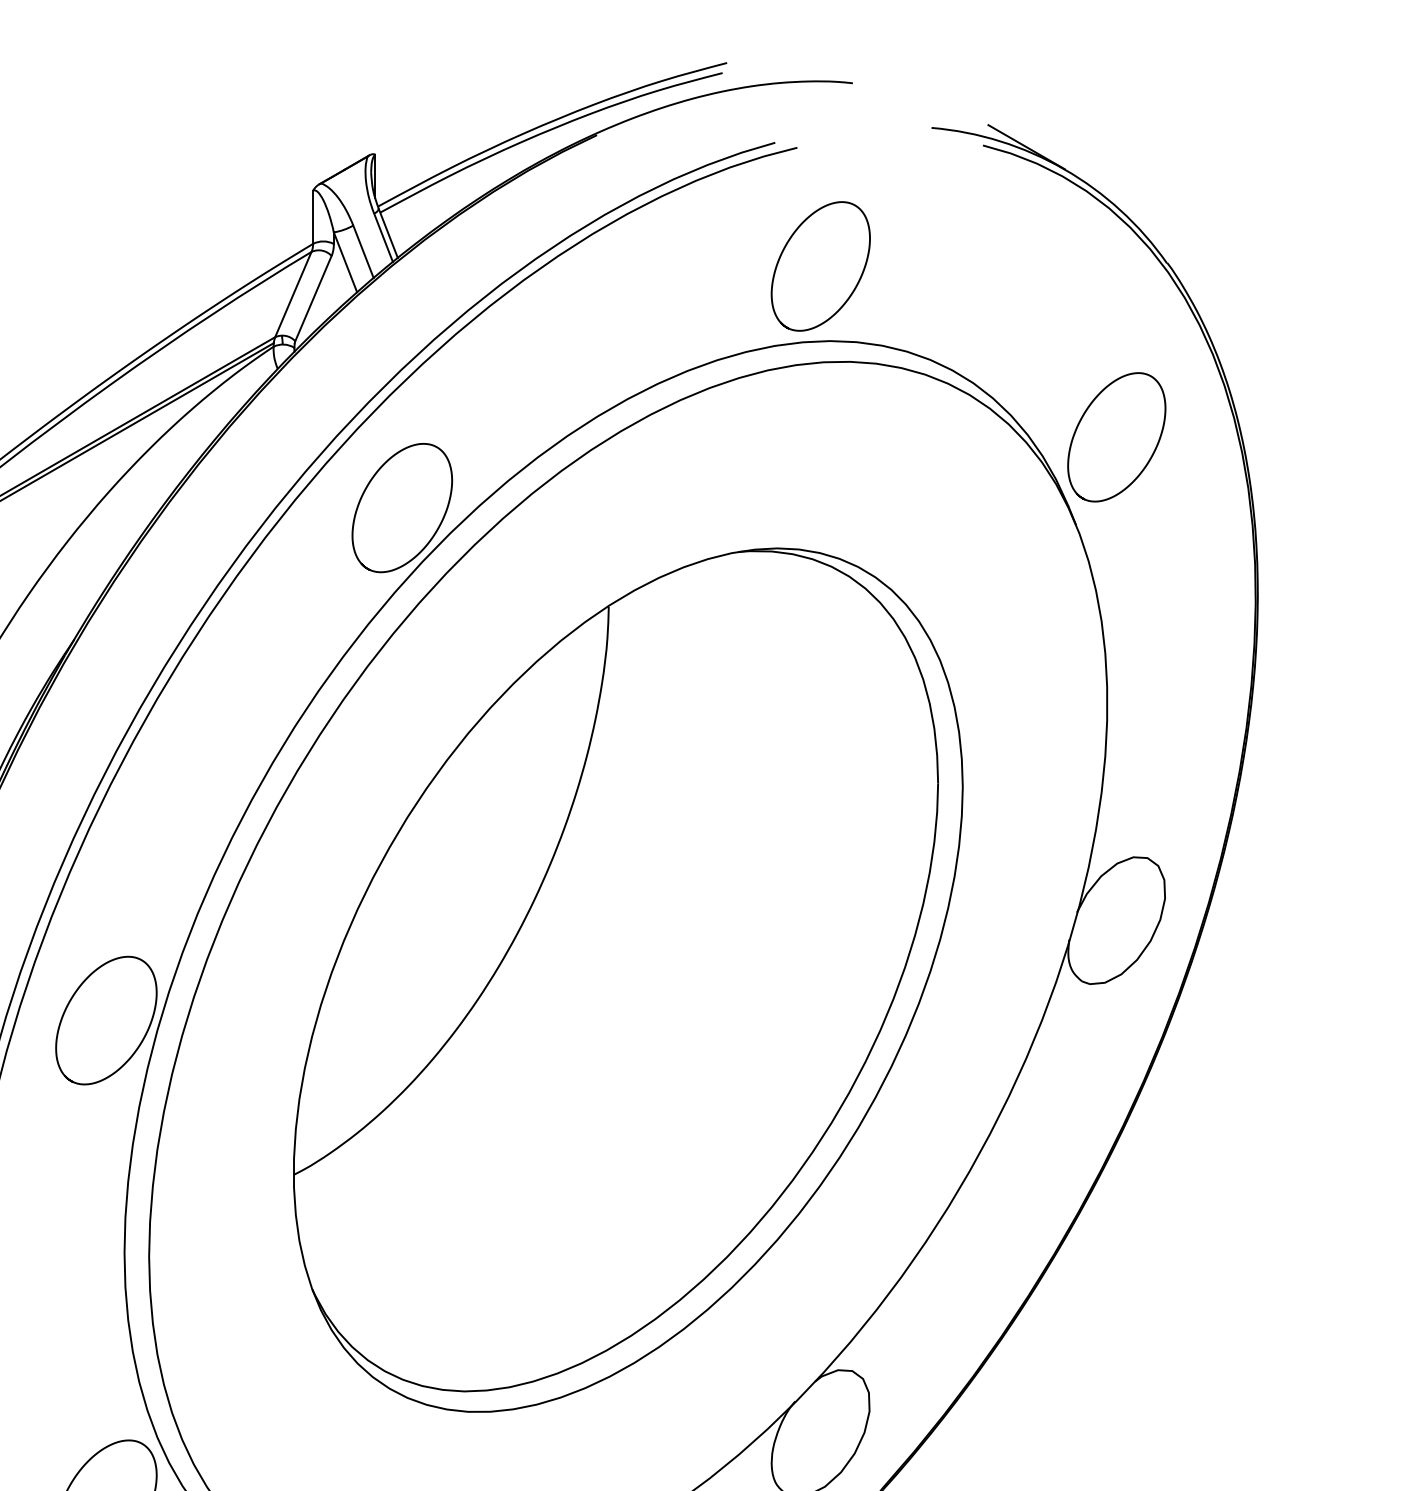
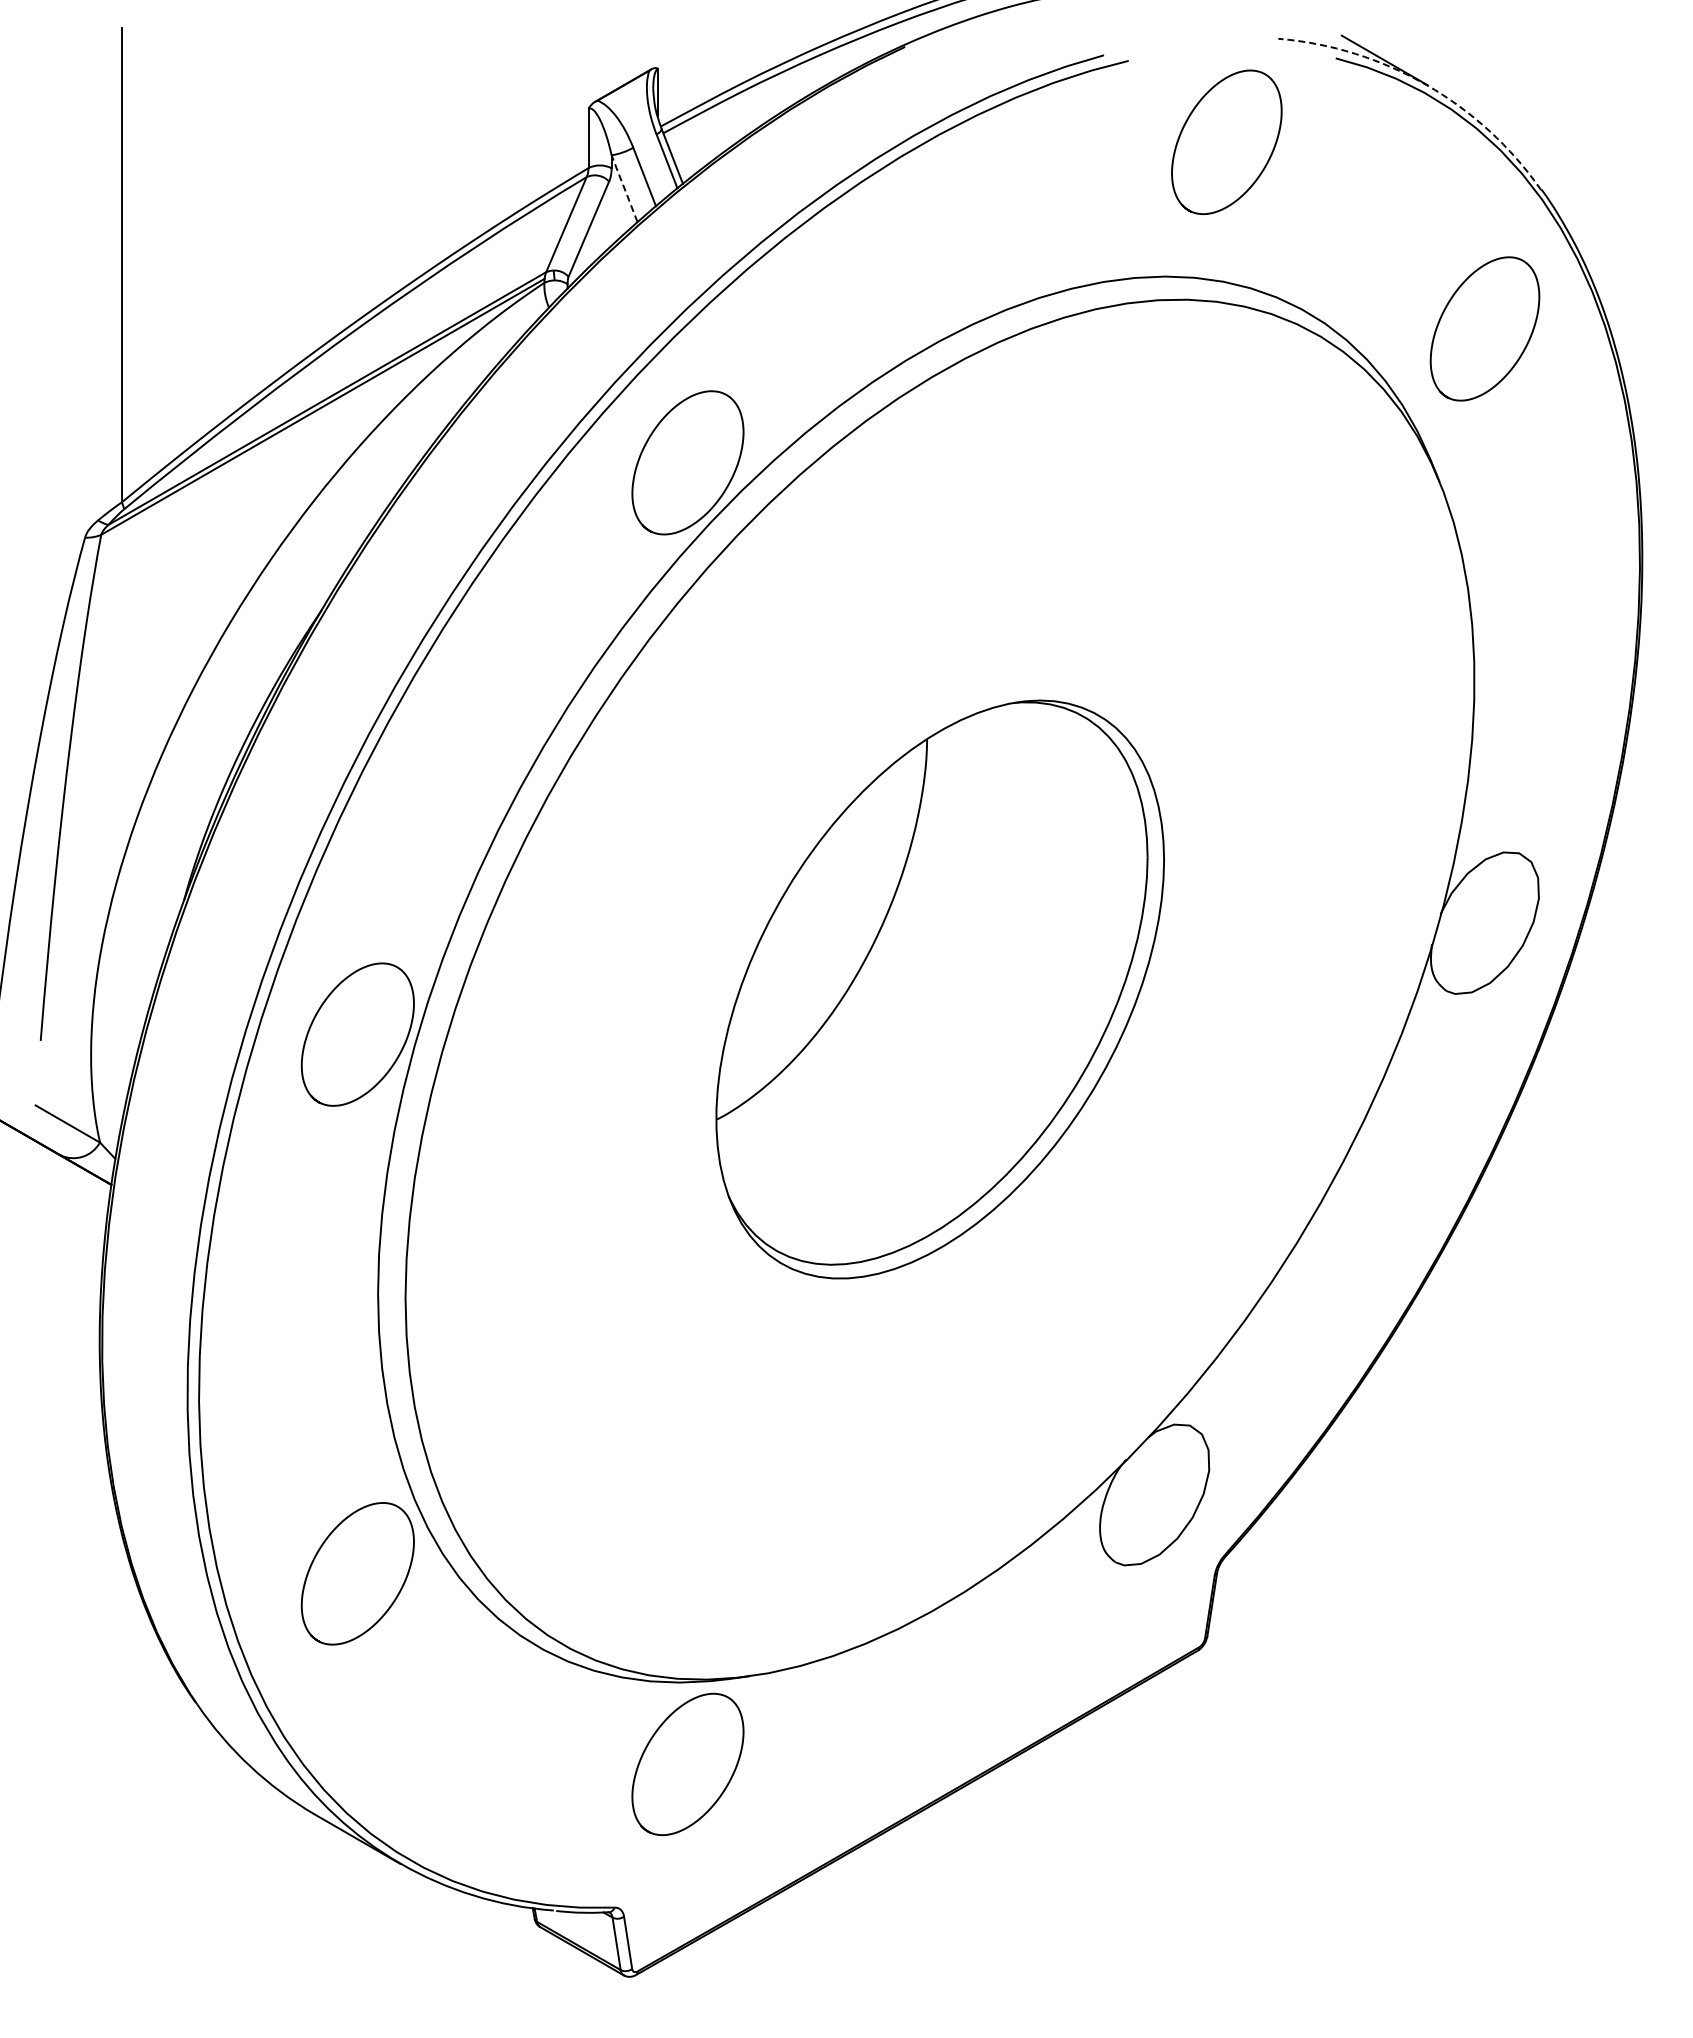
arc: (1064, 169) -> (1426, 85), solid -> dashed
curve: (787, 245) -> (1189, 118), moved
line: (345, 262) -> (624, 188), solid -> dashed
curve: (1084, 416) -> (1448, 305), moved
part: (628, 980) -> (940, 989), size x0.6

